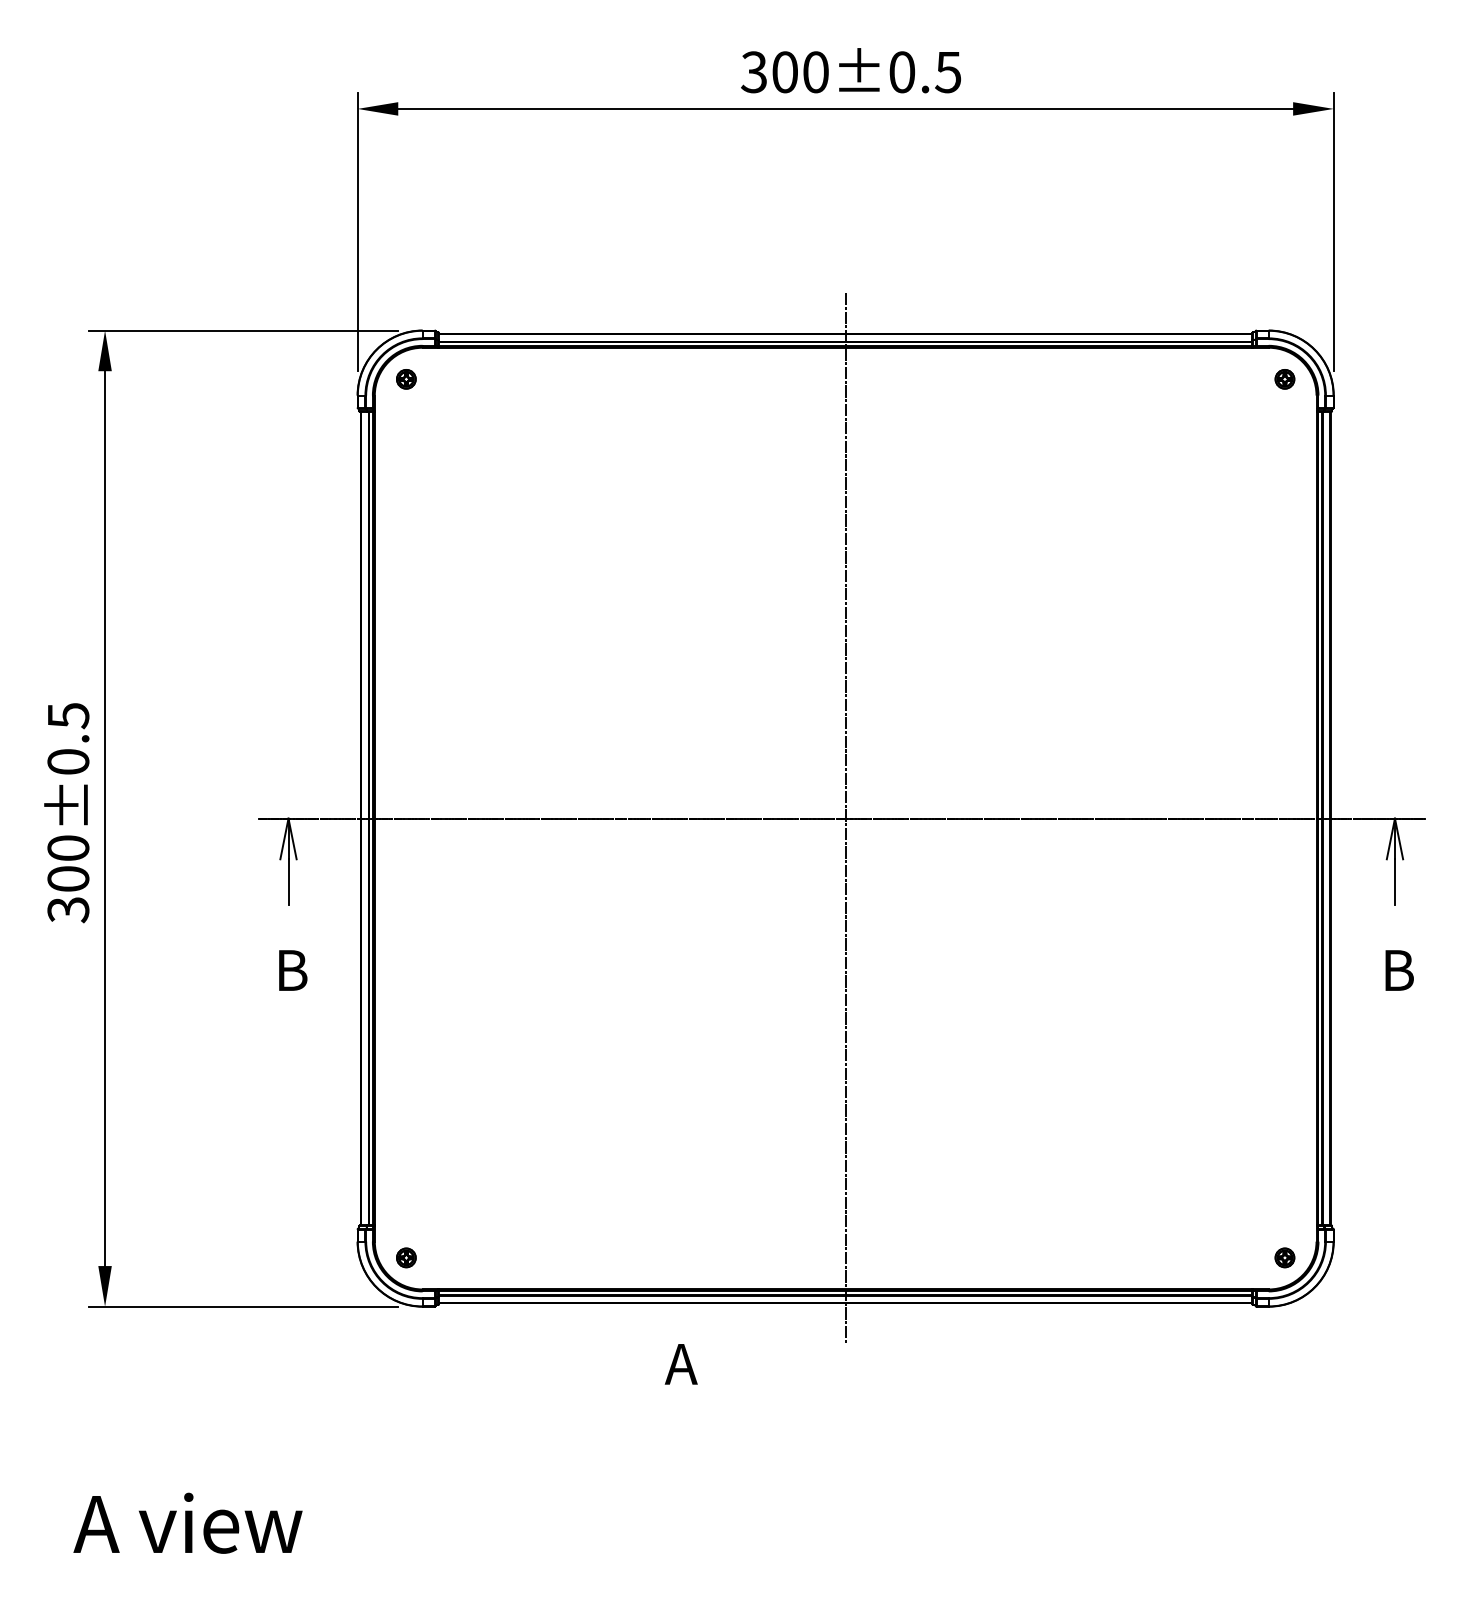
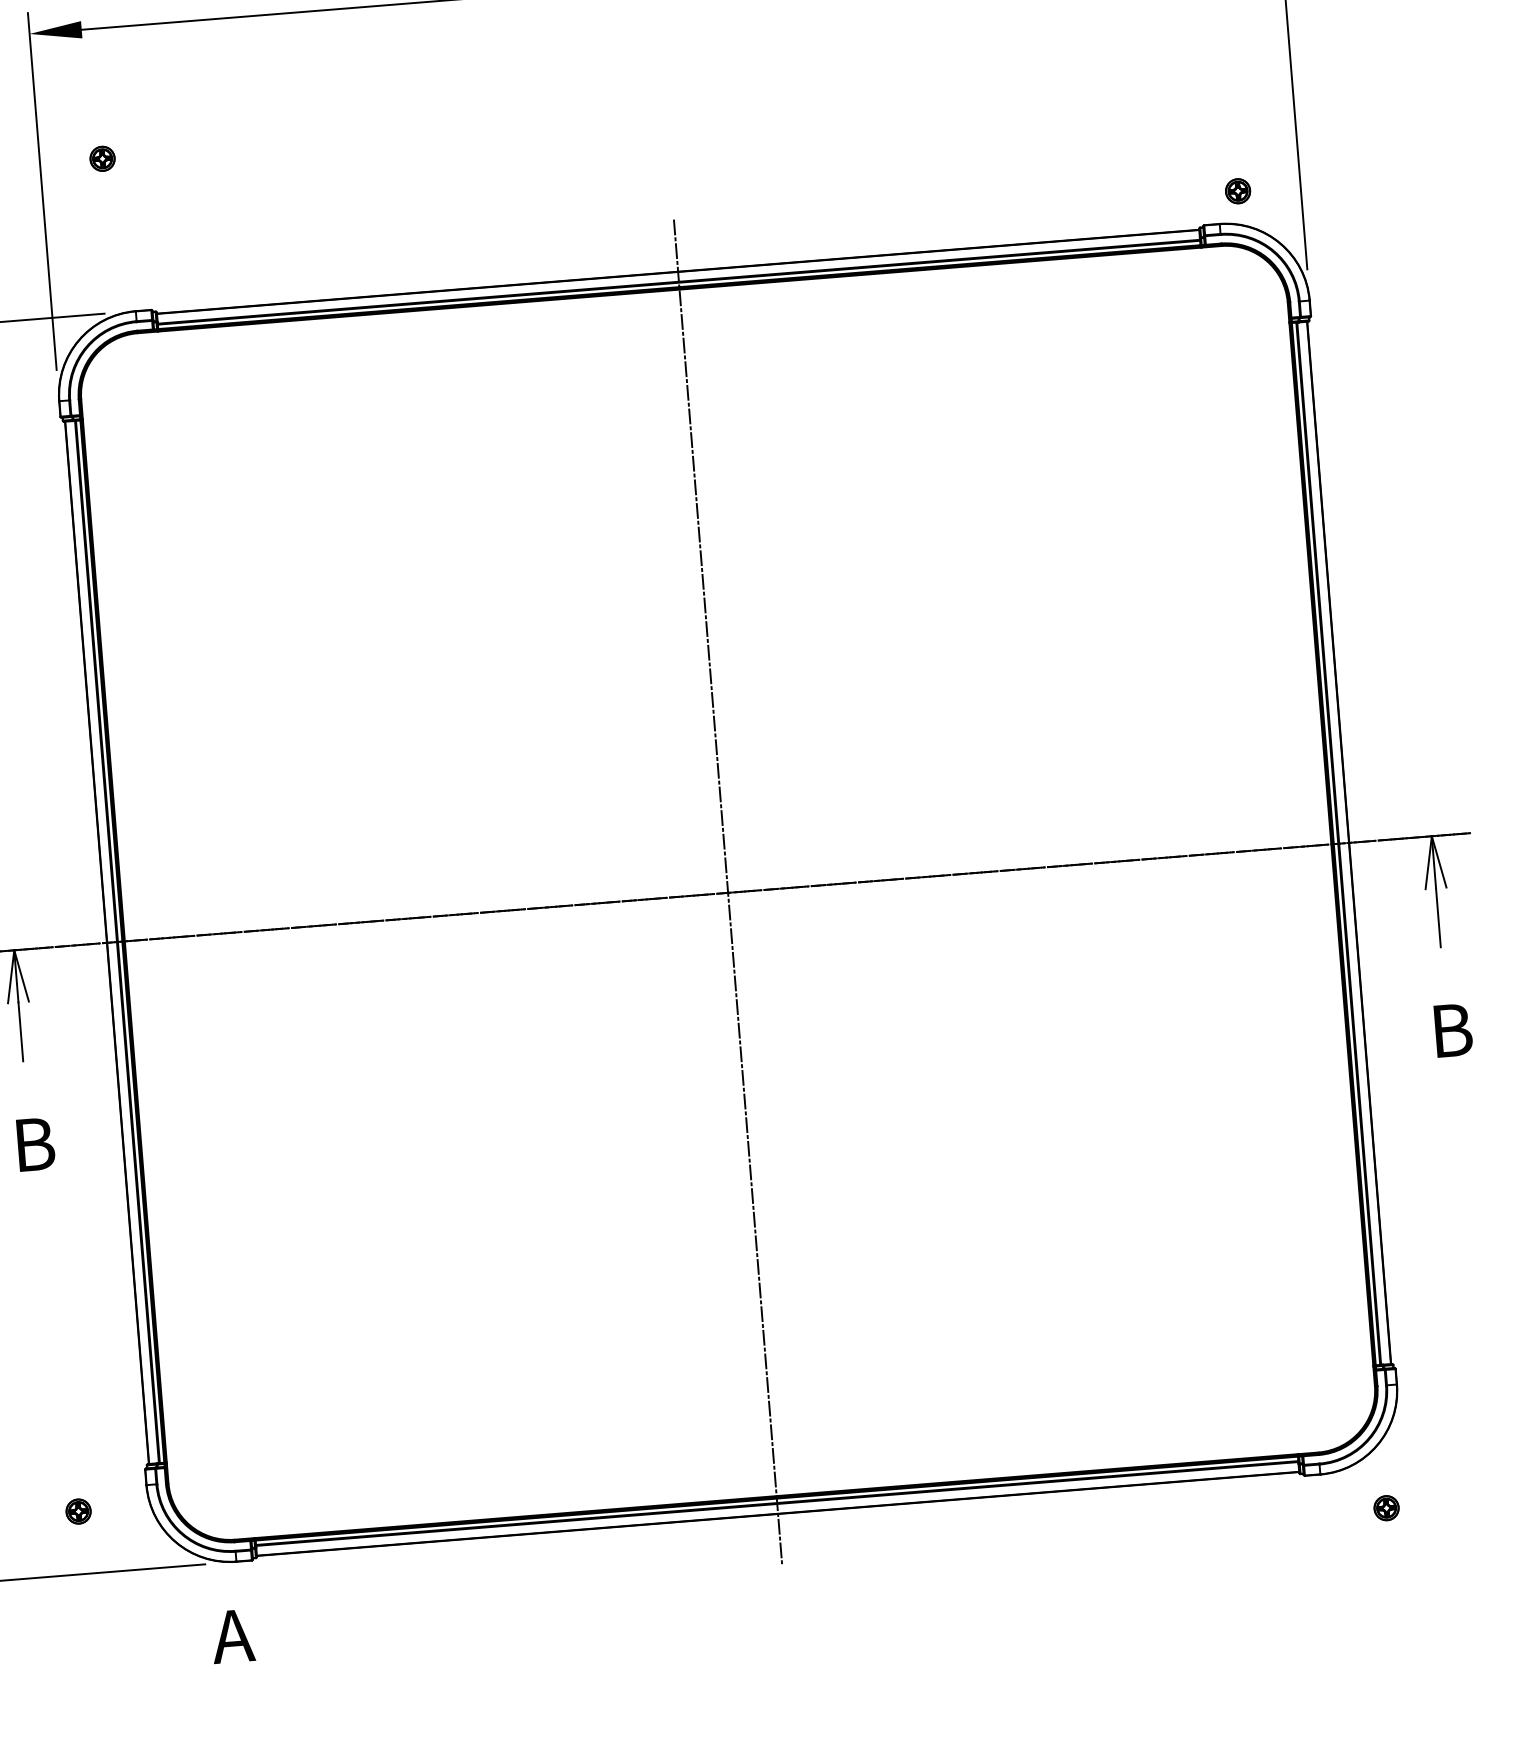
part: (406, 379) -> (102, 159), moved
part: (1284, 379) -> (1237, 191), moved
part: (406, 1257) -> (78, 1511), moved
part: (1284, 1257) -> (1385, 1507), moved
text: (680, 1364) -> (231, 1636), moved

